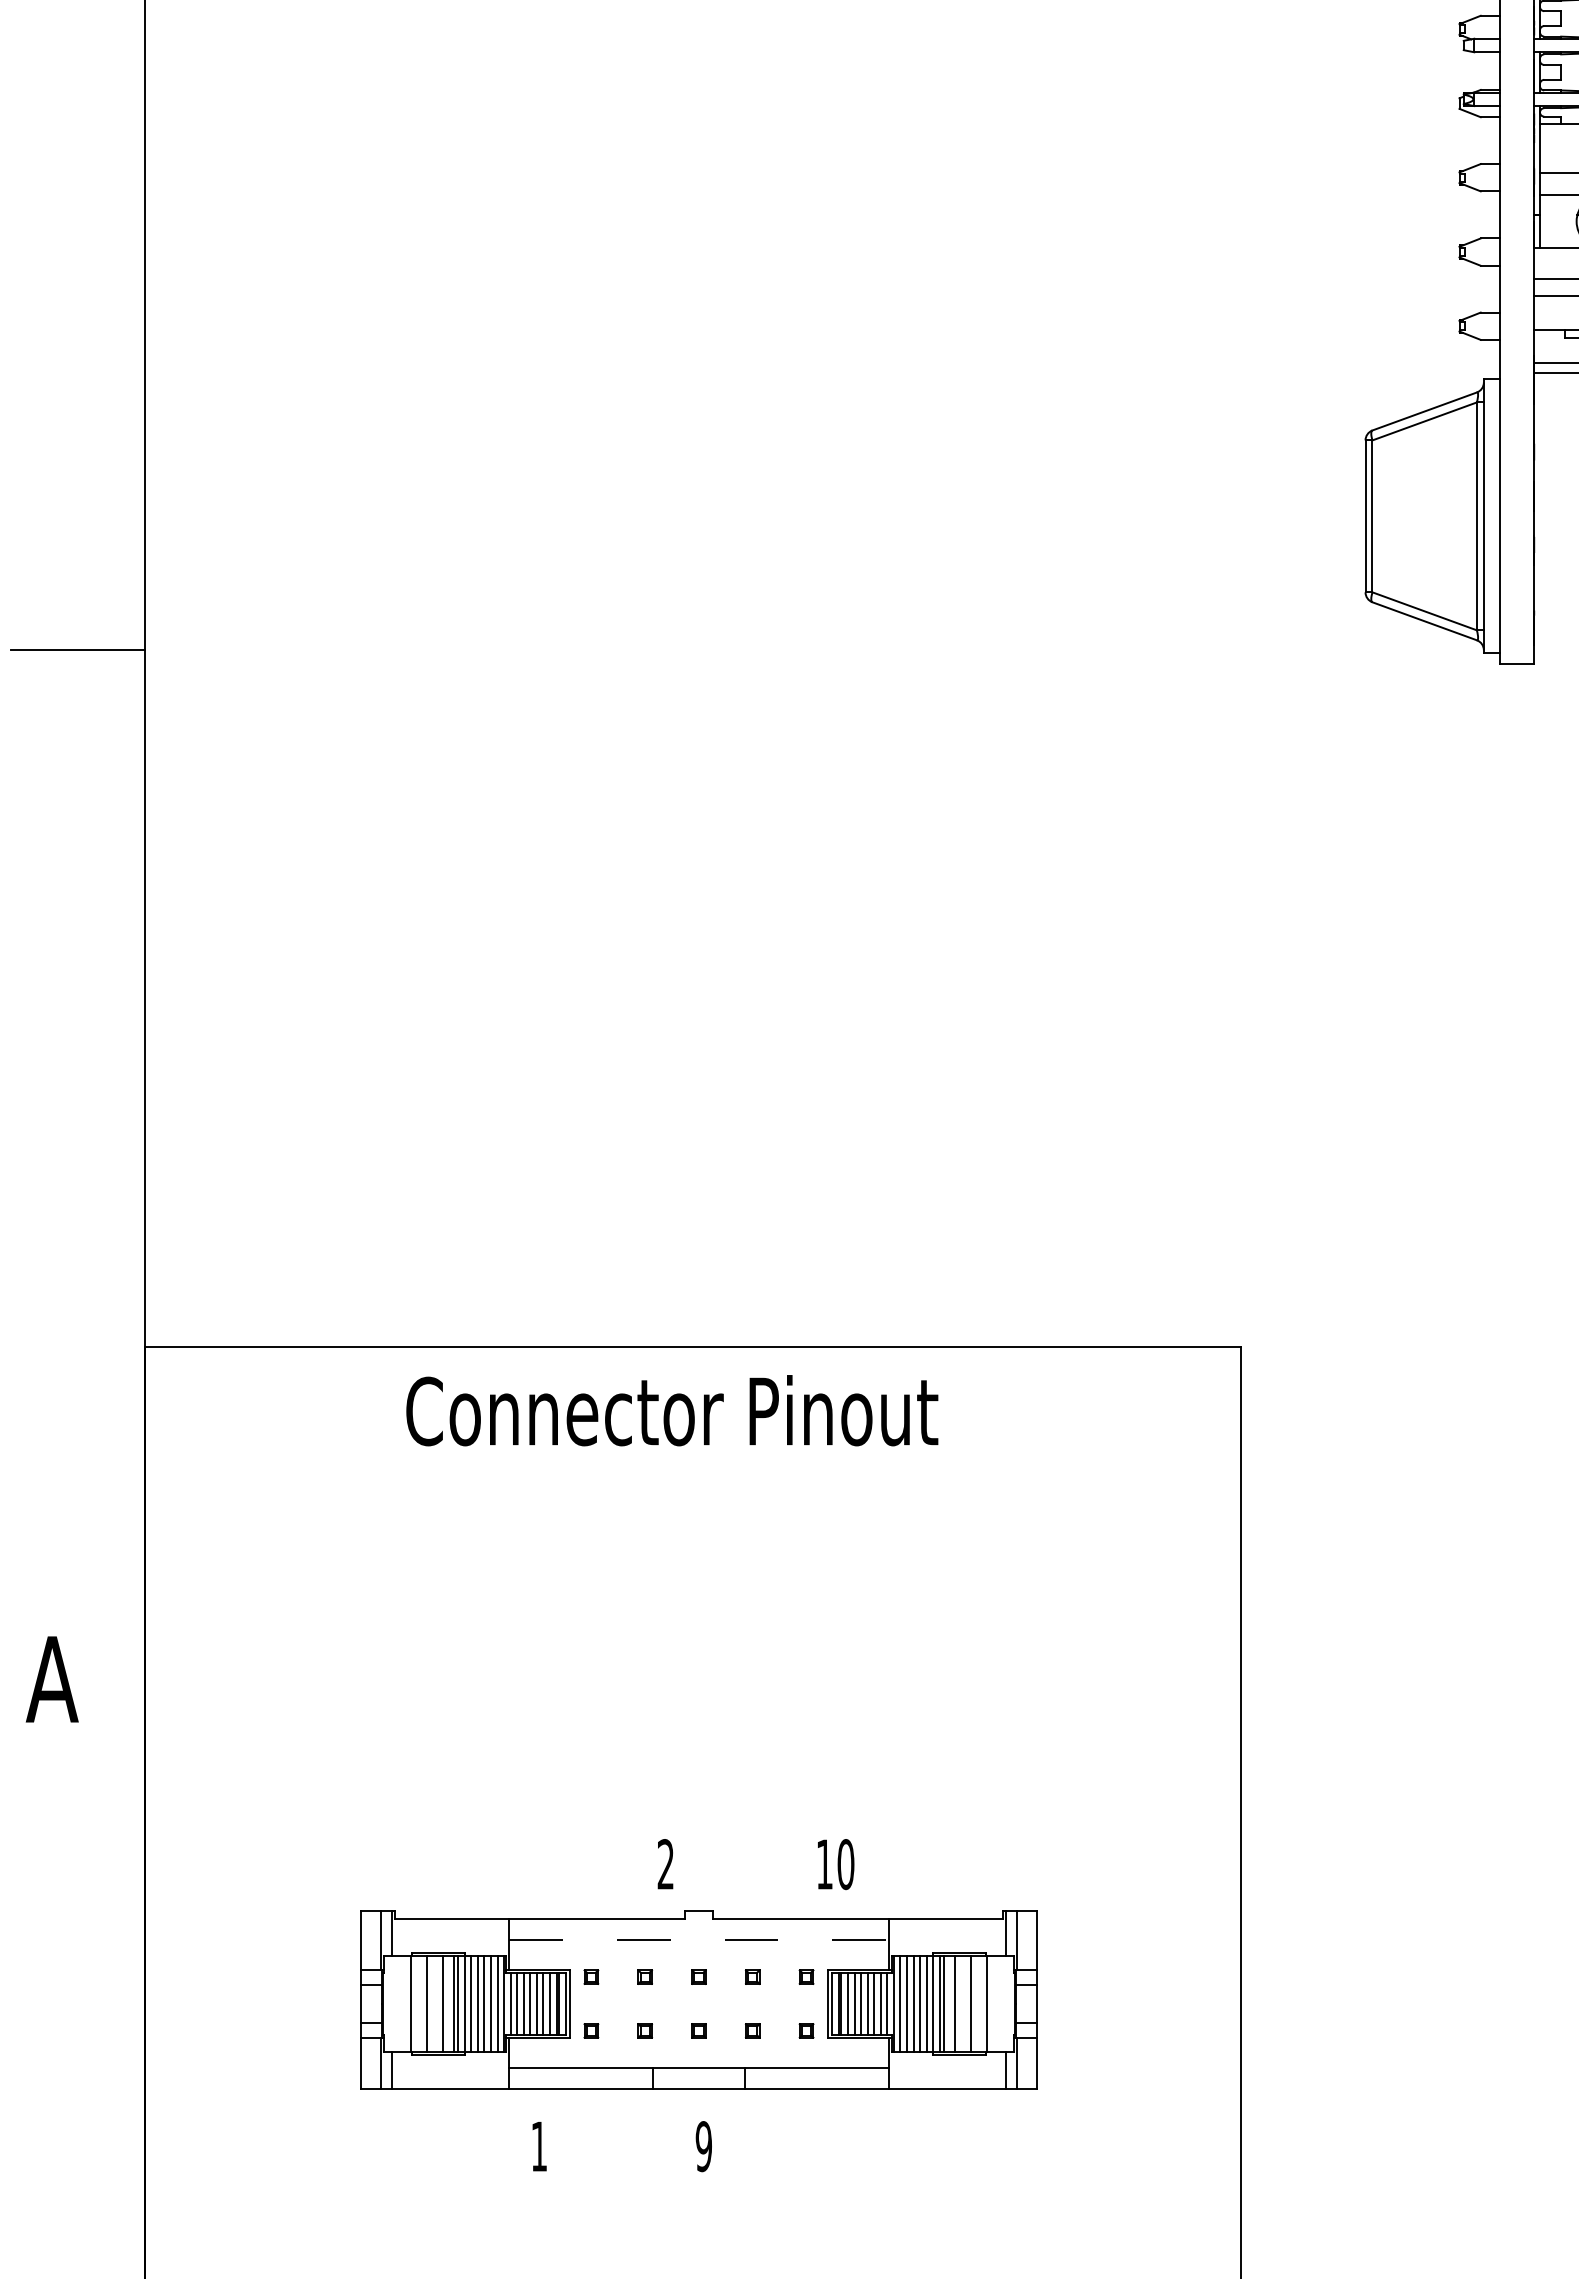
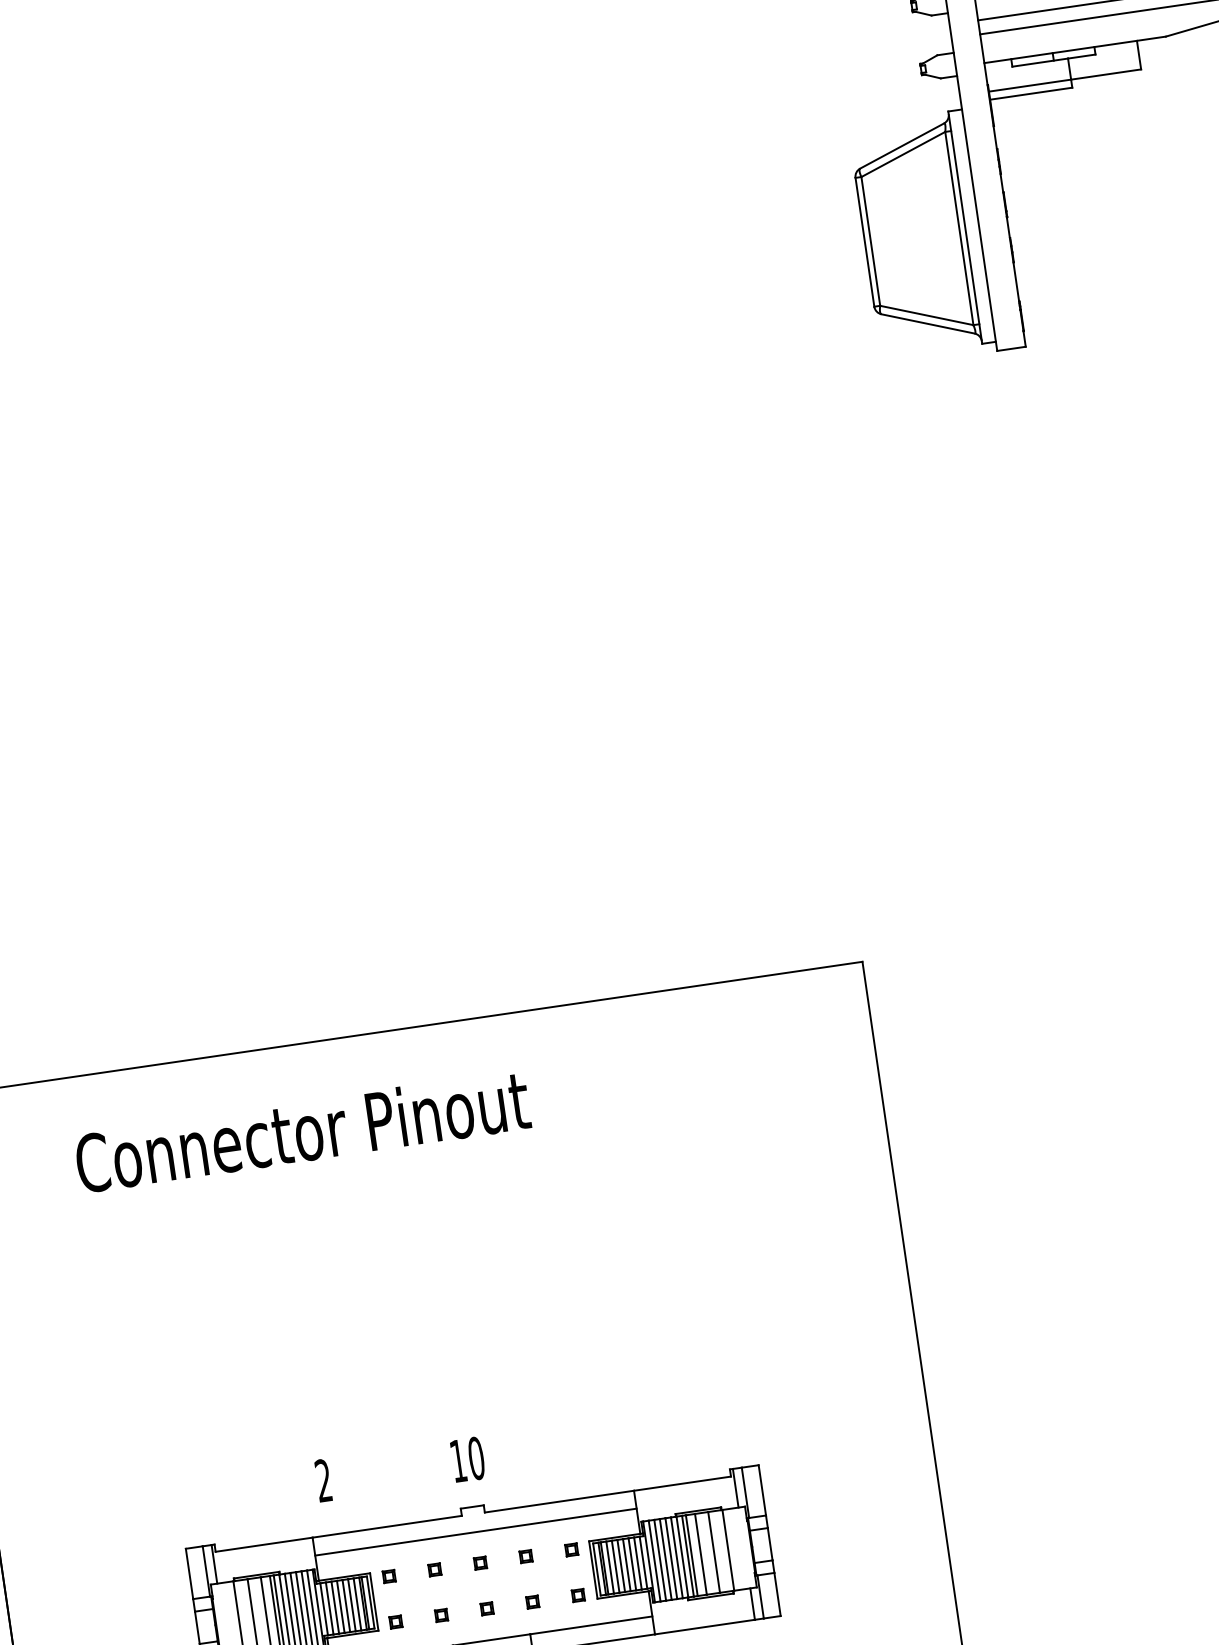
text: (672, 1410) -> (302, 1131), moved
text: (755, 1864) -> (399, 1469), moved
line: (698, 1940) -> (475, 1532), dashed -> solid

